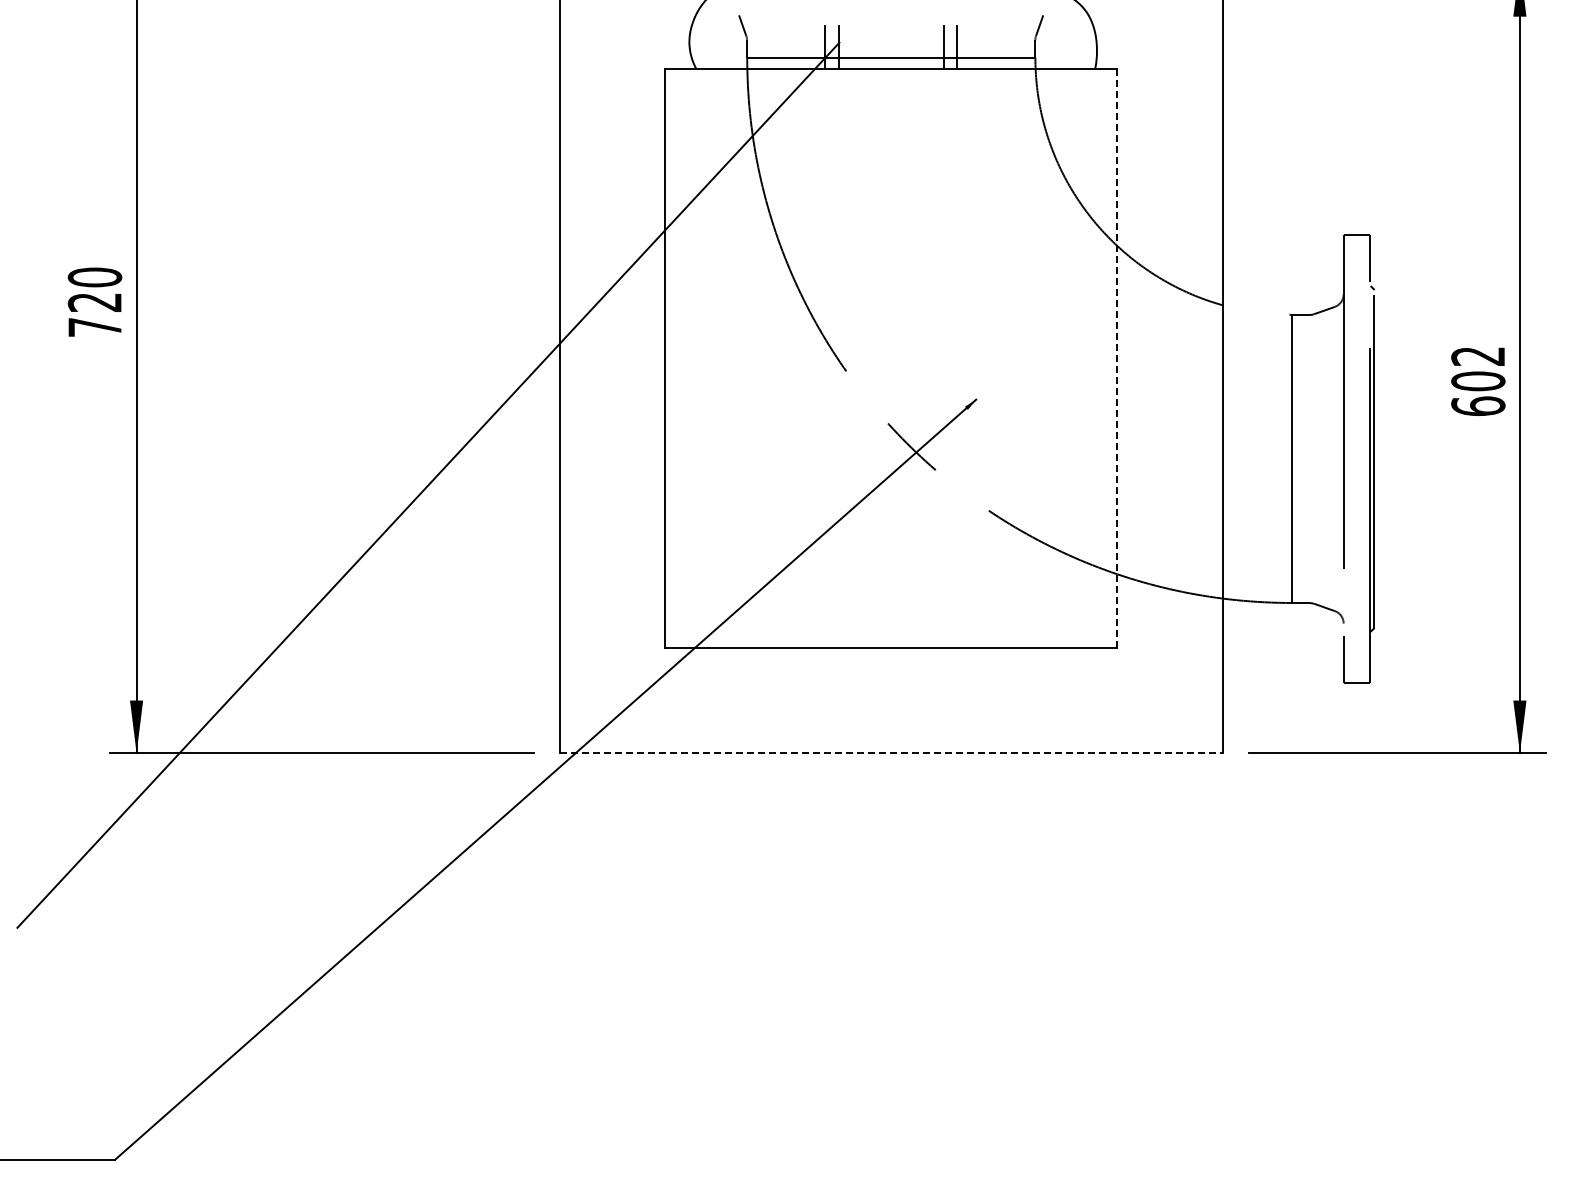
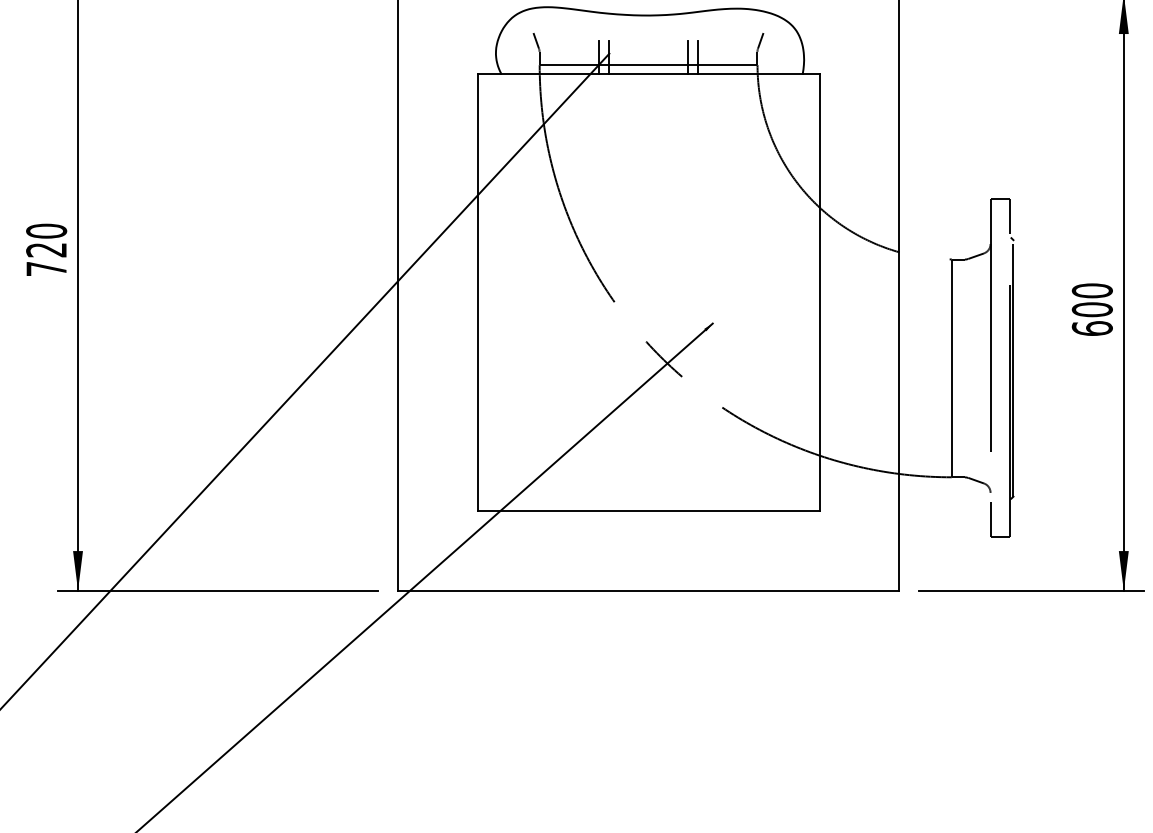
text: (1478, 356) -> (1092, 290), 602 -> 600
line: (1117, 358) -> (819, 292), dashed -> solid
line: (891, 753) -> (648, 591), dashed -> solid

